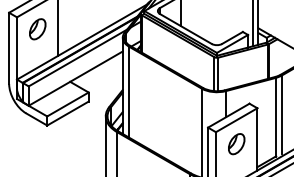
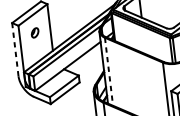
part: (37, 29) -> (34, 33), size x0.6
line: (9, 48) -> (15, 49), solid -> dashed
line: (129, 92) -> (109, 71), solid -> dashed

